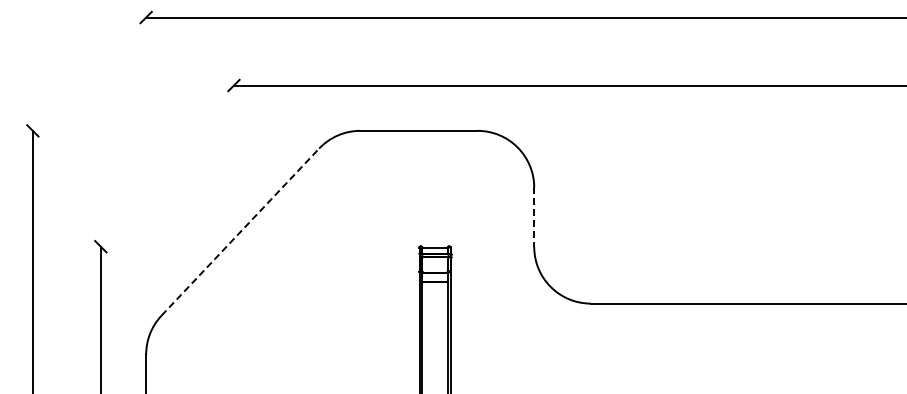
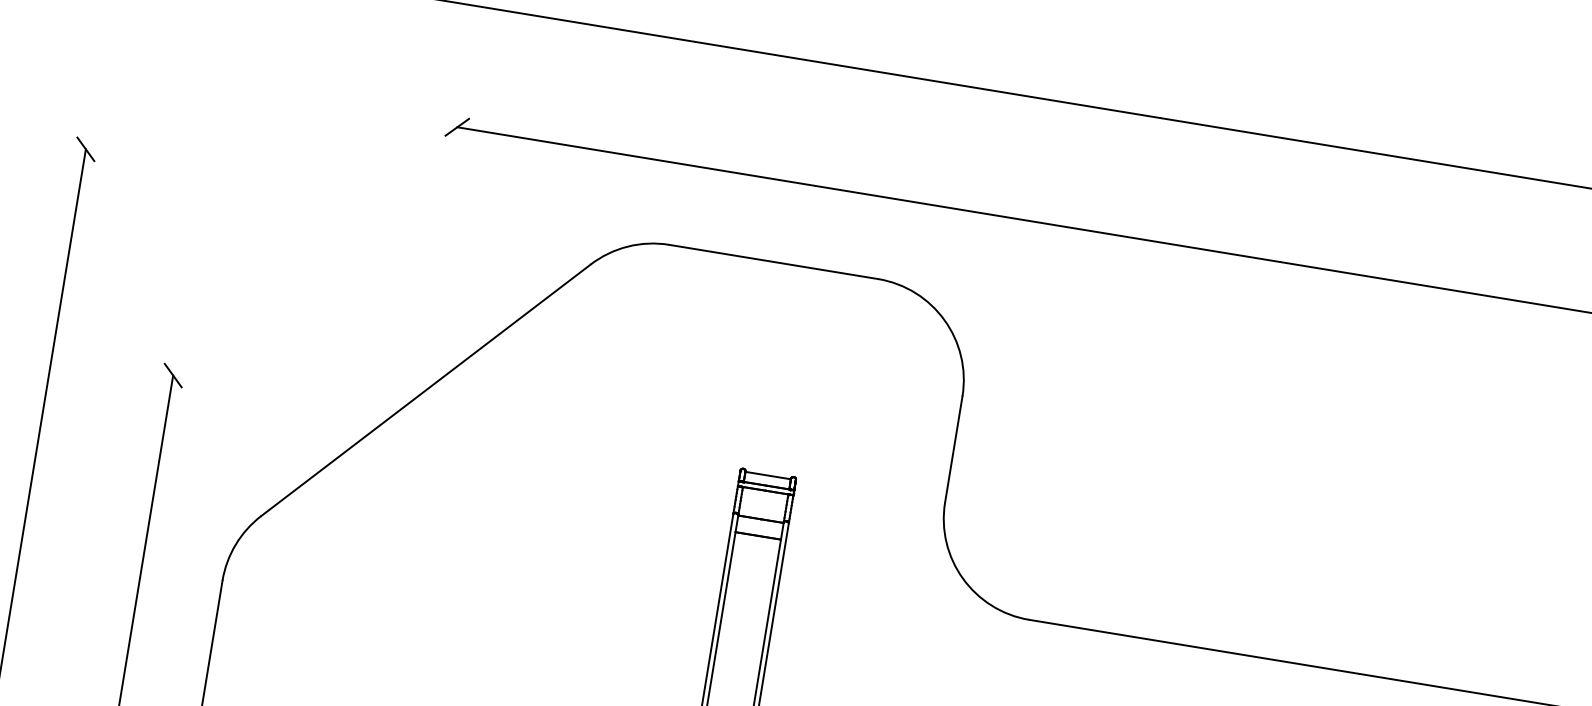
line: (534, 217) -> (954, 450), dashed -> solid
line: (240, 232) -> (426, 390), dashed -> solid

